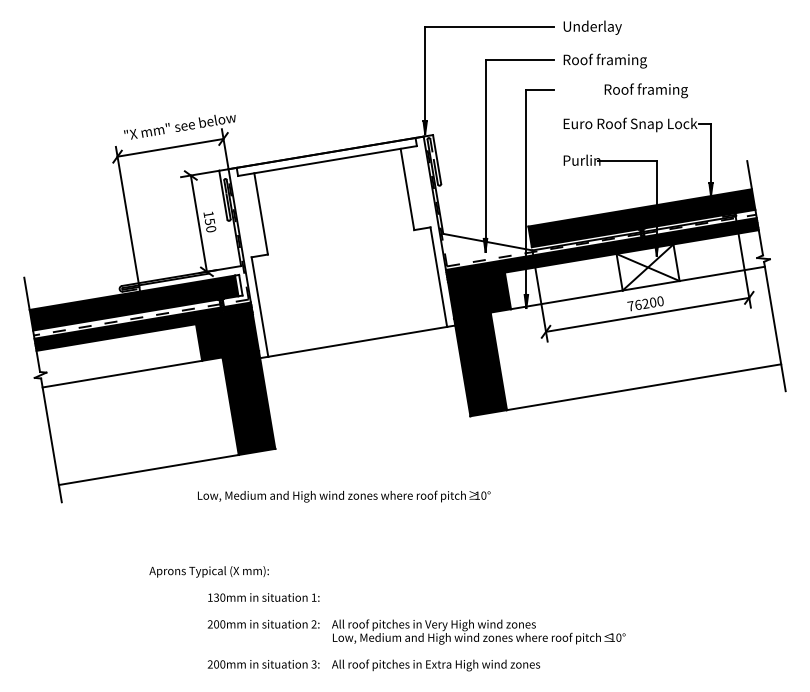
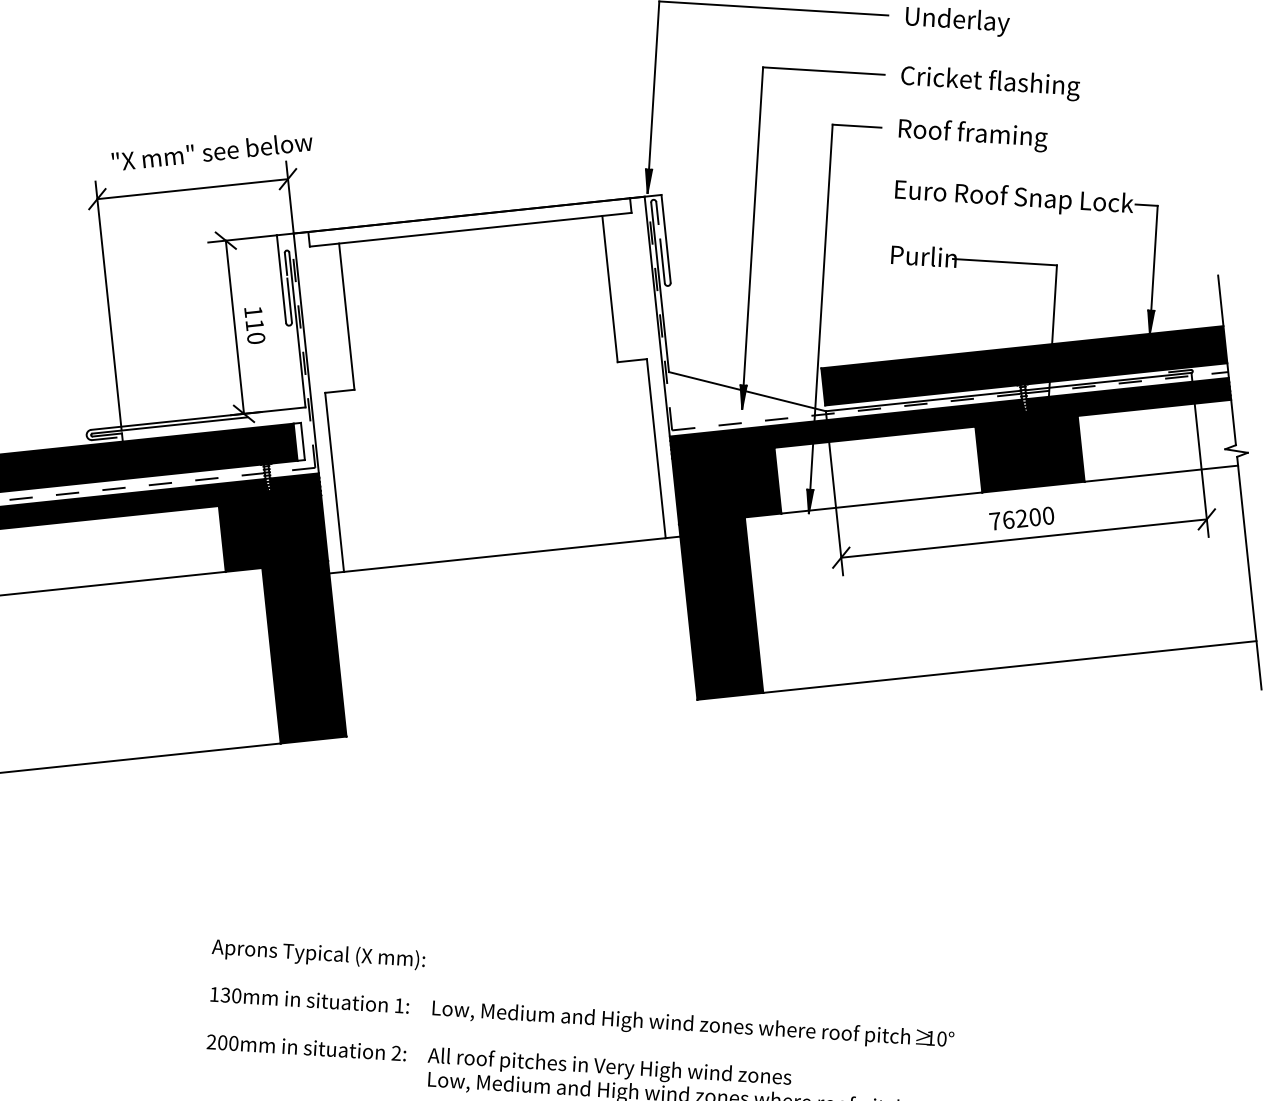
text: (613, 60) -> (990, 81), Roof framing -> Cricket flashing
text: (645, 90) -> (971, 134), moved
text: (209, 221) -> (254, 324), 150^_ -> 110^_
fill: (647, 267) -> (1028, 454), added
text: (344, 496) -> (693, 1025), moved
text: (208, 571) -> (317, 953), moved

